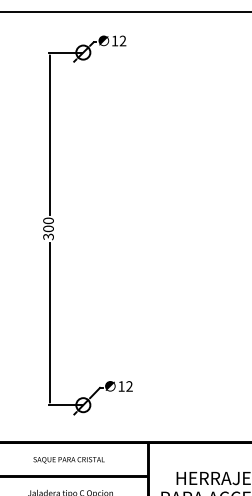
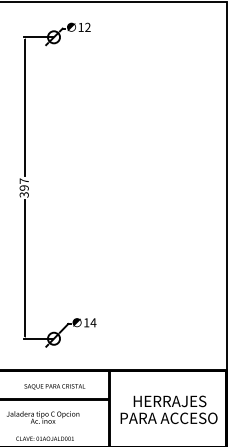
text: (47, 224) -> (23, 184), 300 -> 397
text: (129, 386) -> (93, 322), 12 -> 14
text: (68, 459) -> (54, 386), moved

